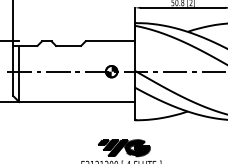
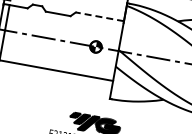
line: (109, 41) -> (99, 16), solid -> dashed

